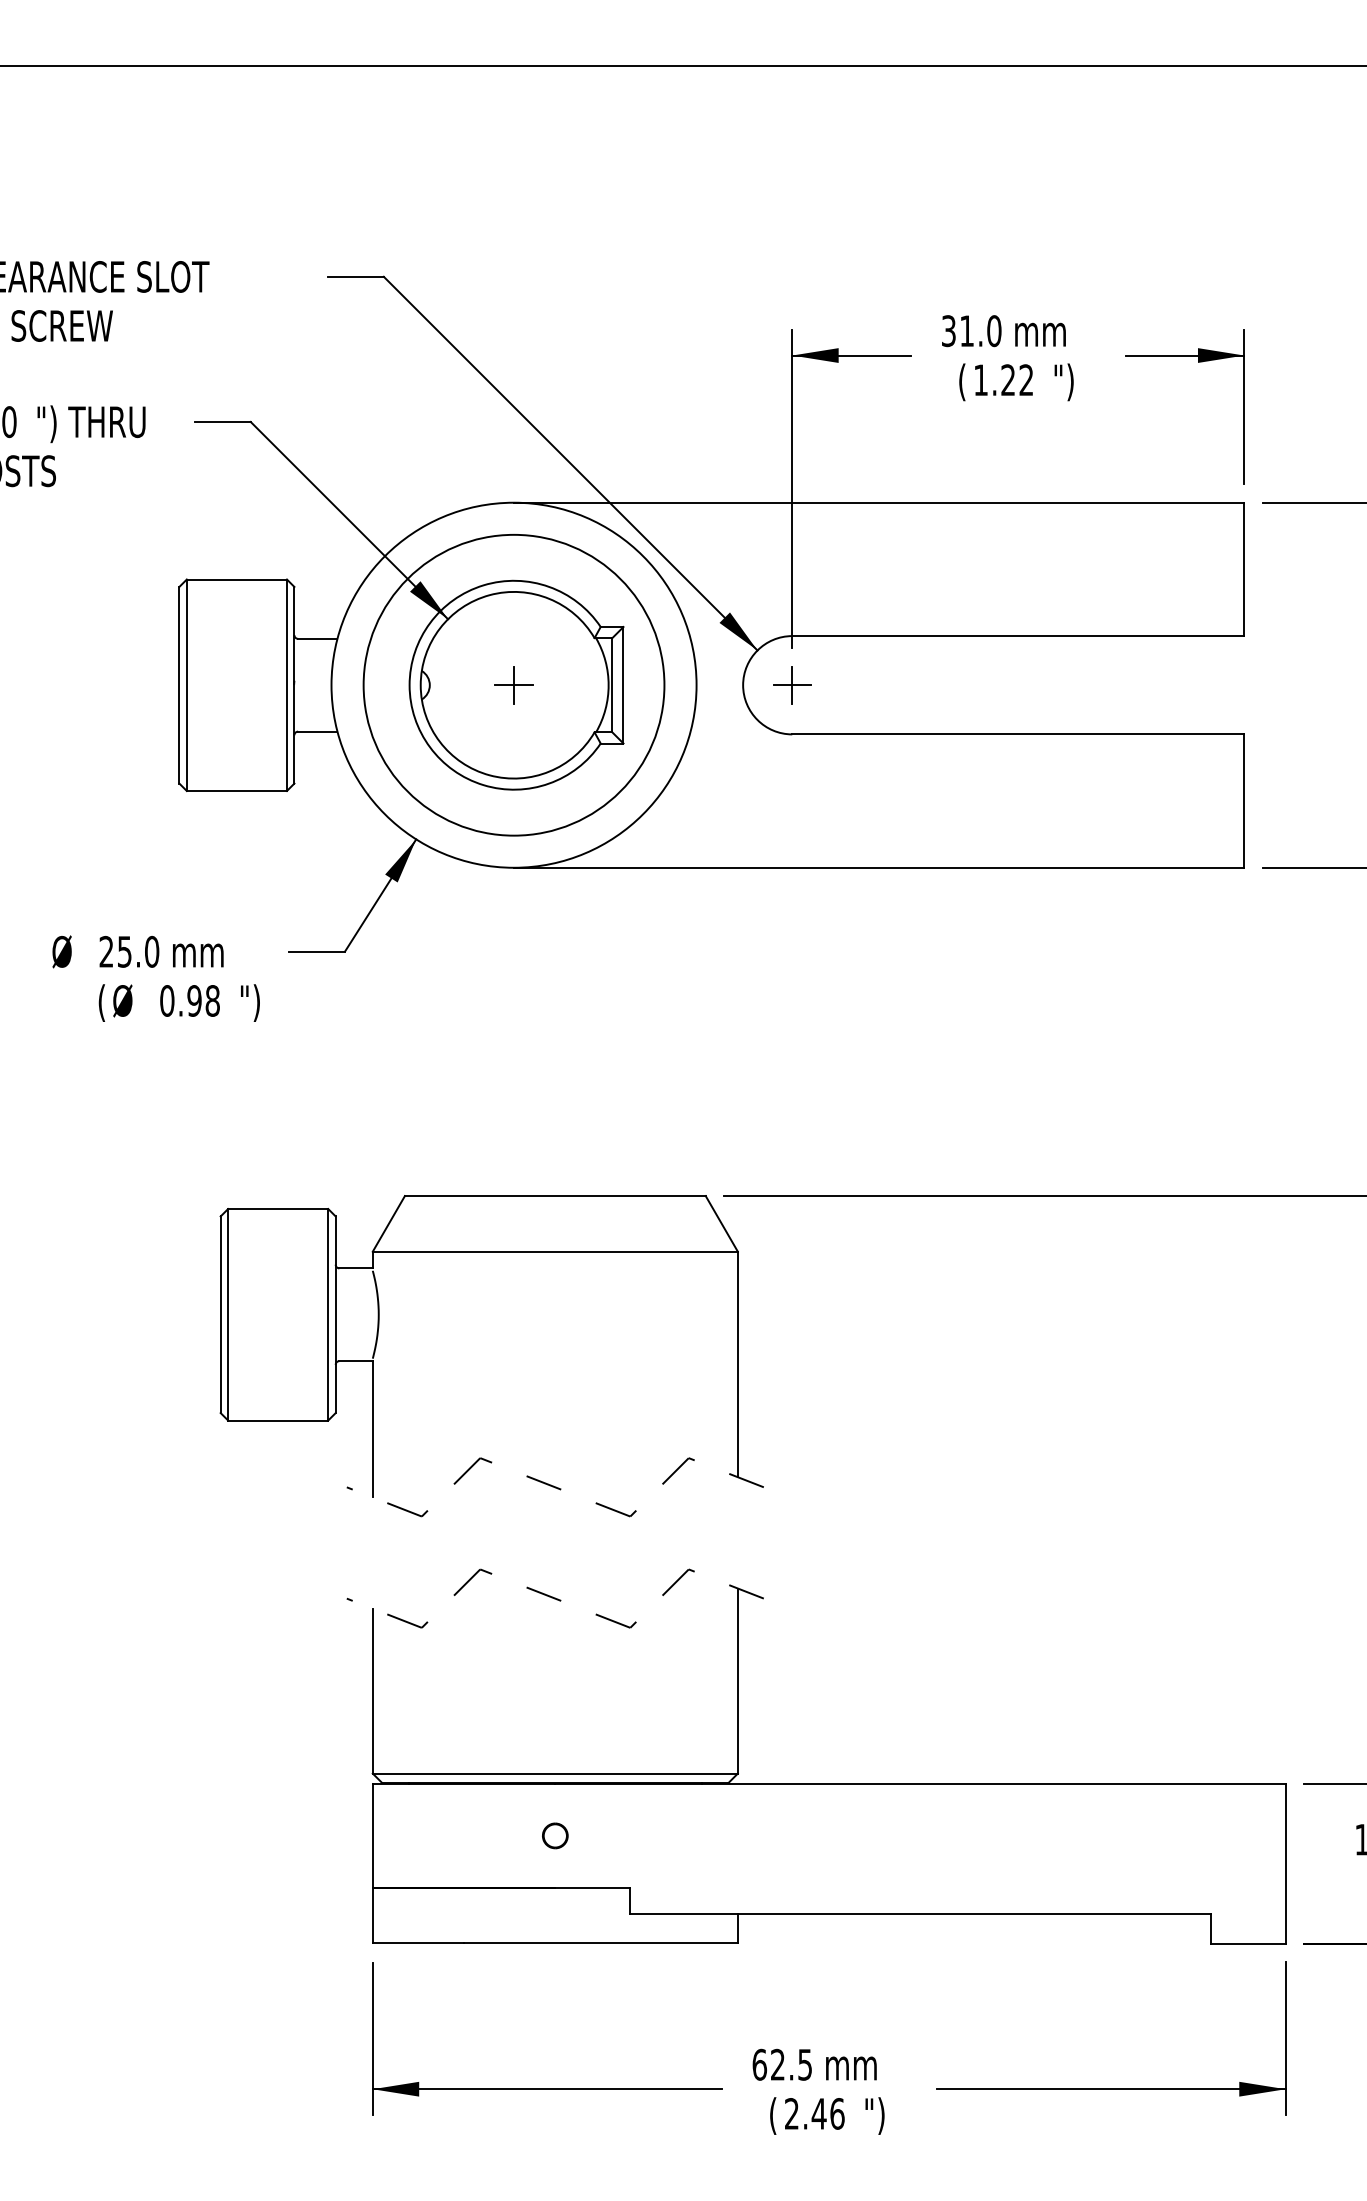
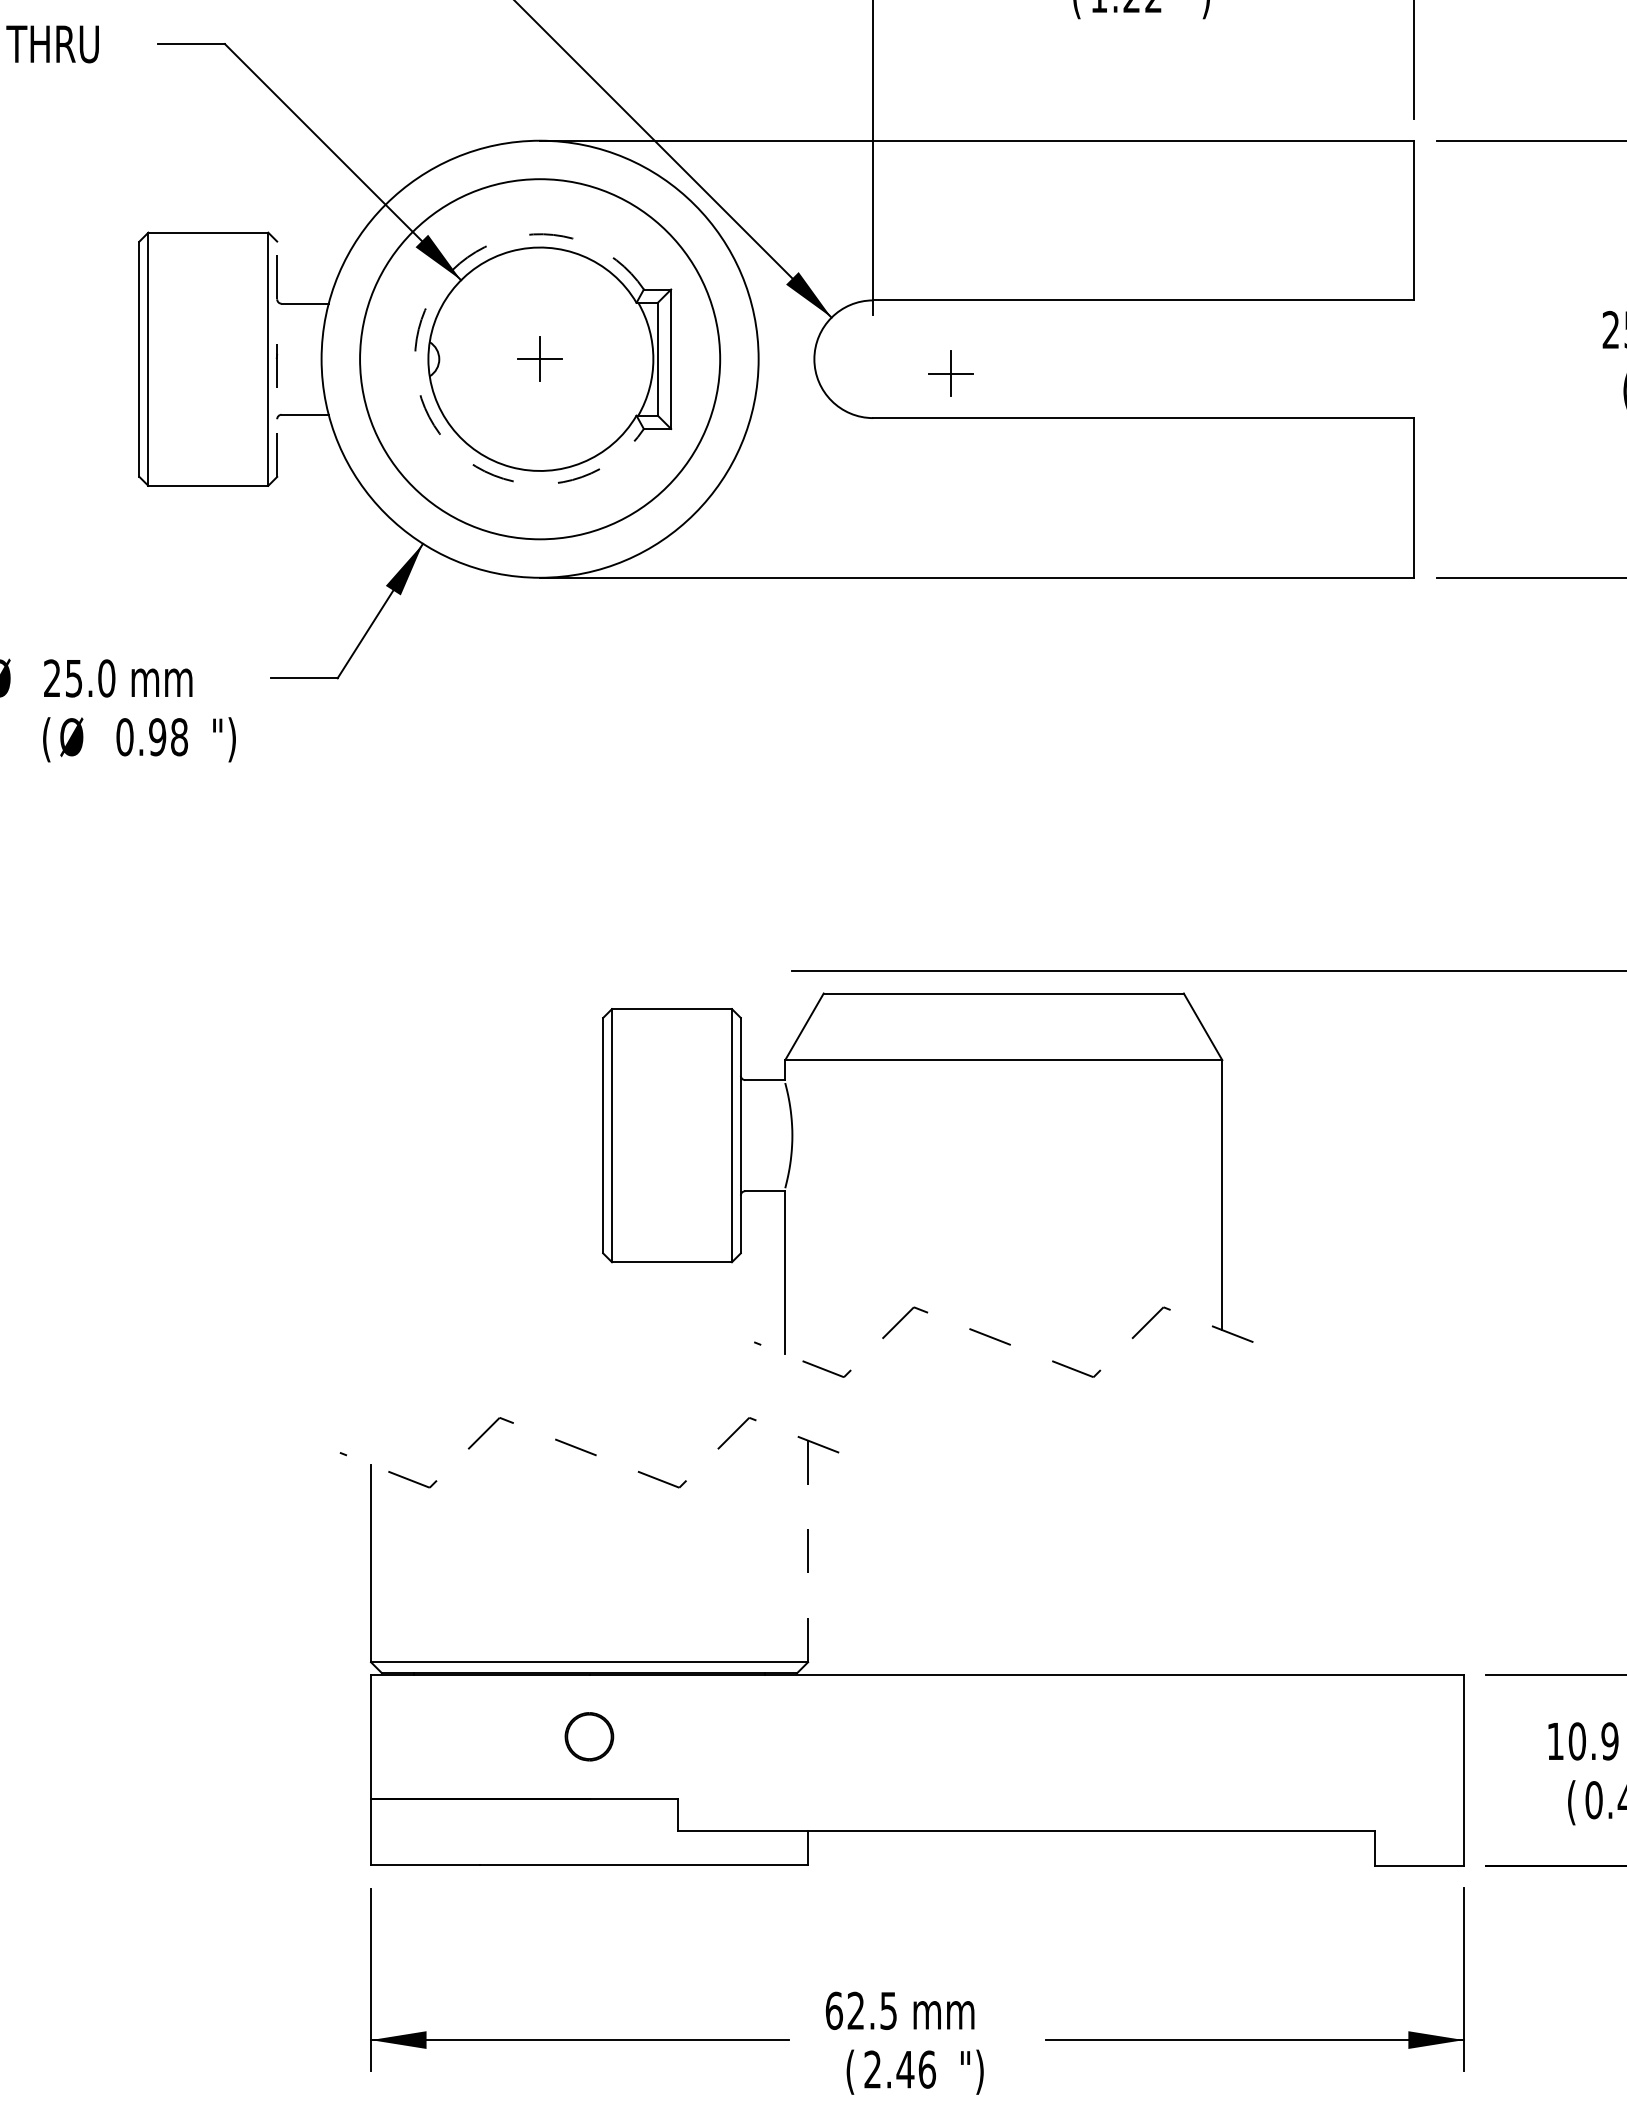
line: (294, 684) -> (277, 358), solid -> dashed
arc: (409, 685) -> (414, 359), solid -> dashed
part: (792, 685) -> (951, 373), moved
part: (481, 1457) -> (915, 1306), moved
line: (737, 1681) -> (807, 1551), solid -> dashed
part: (555, 1835) -> (589, 1736), size x1.6

